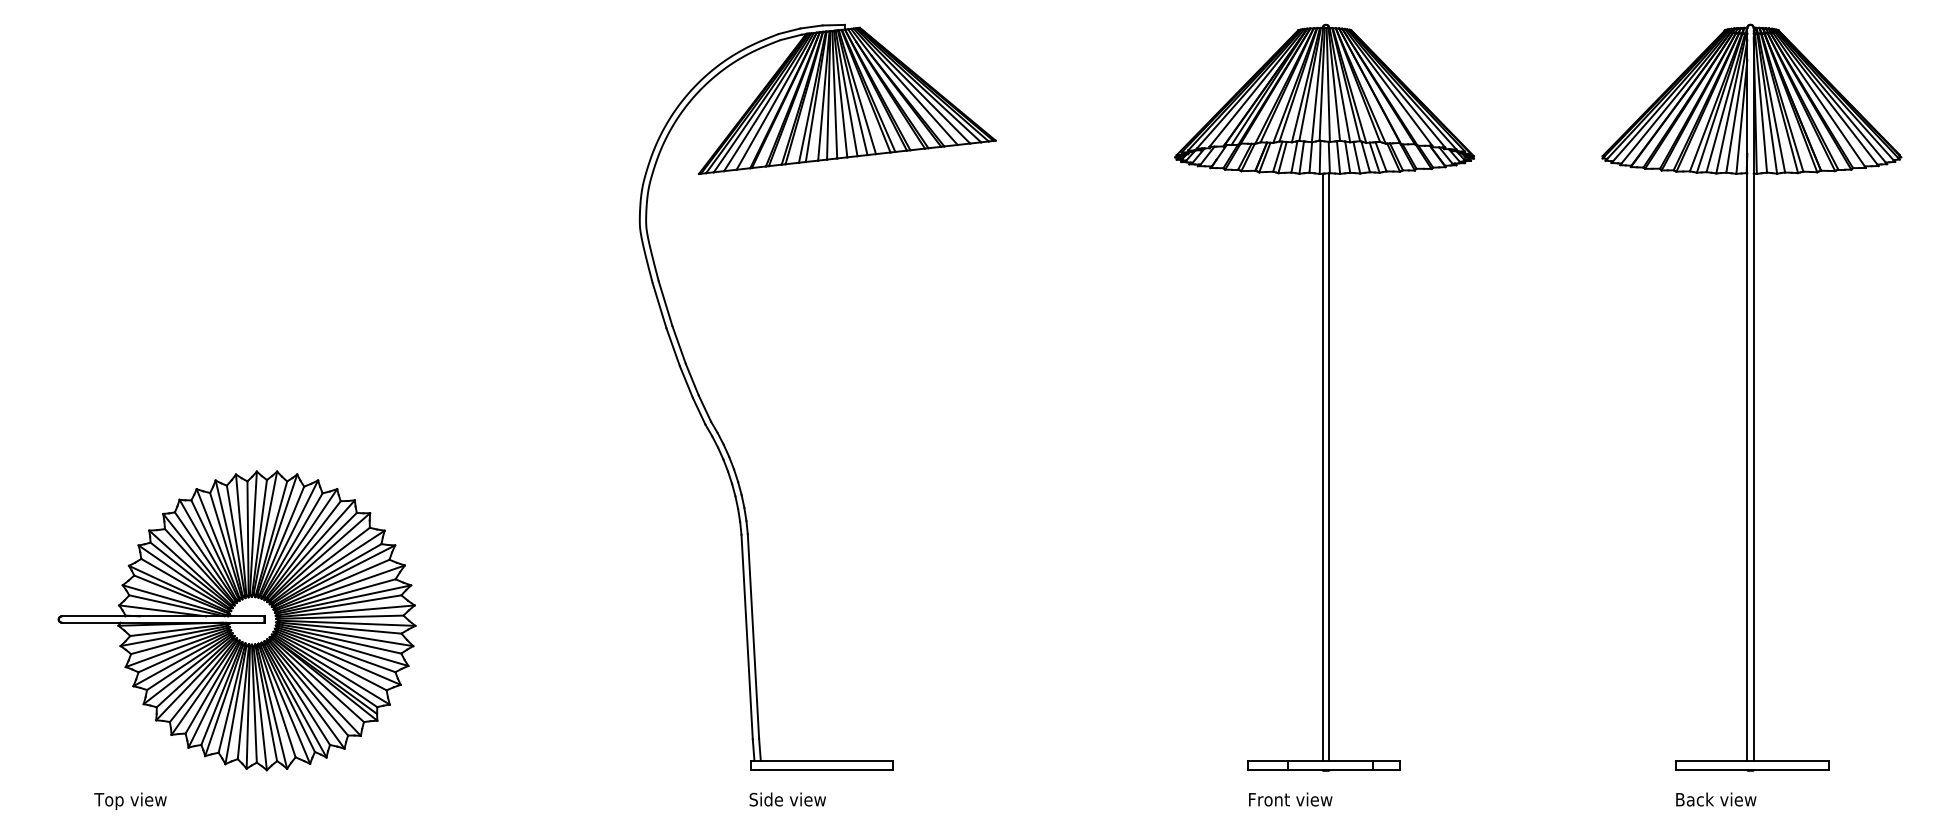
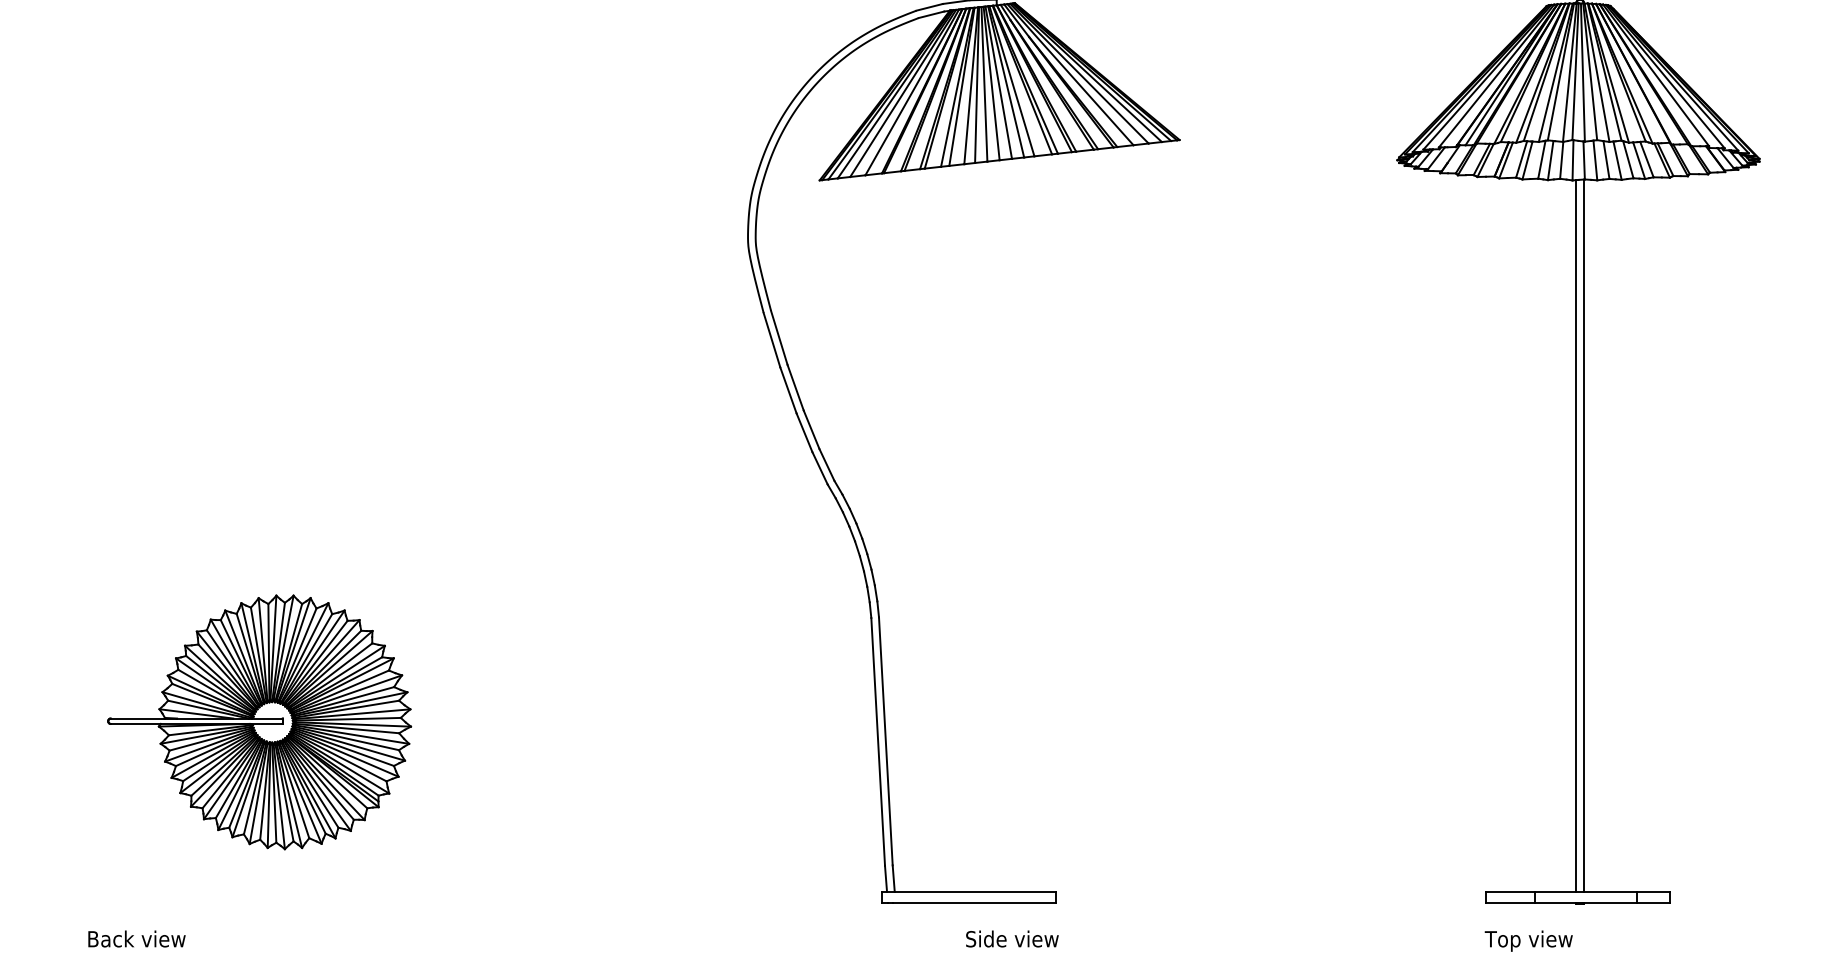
part: (236, 620) -> (258, 721), size x0.7
text: (787, 799) -> (1012, 938), moved
text: (135, 801) -> (136, 941), Top view -> Back view
text: (1289, 801) -> (1535, 941), Front view -> Top view

